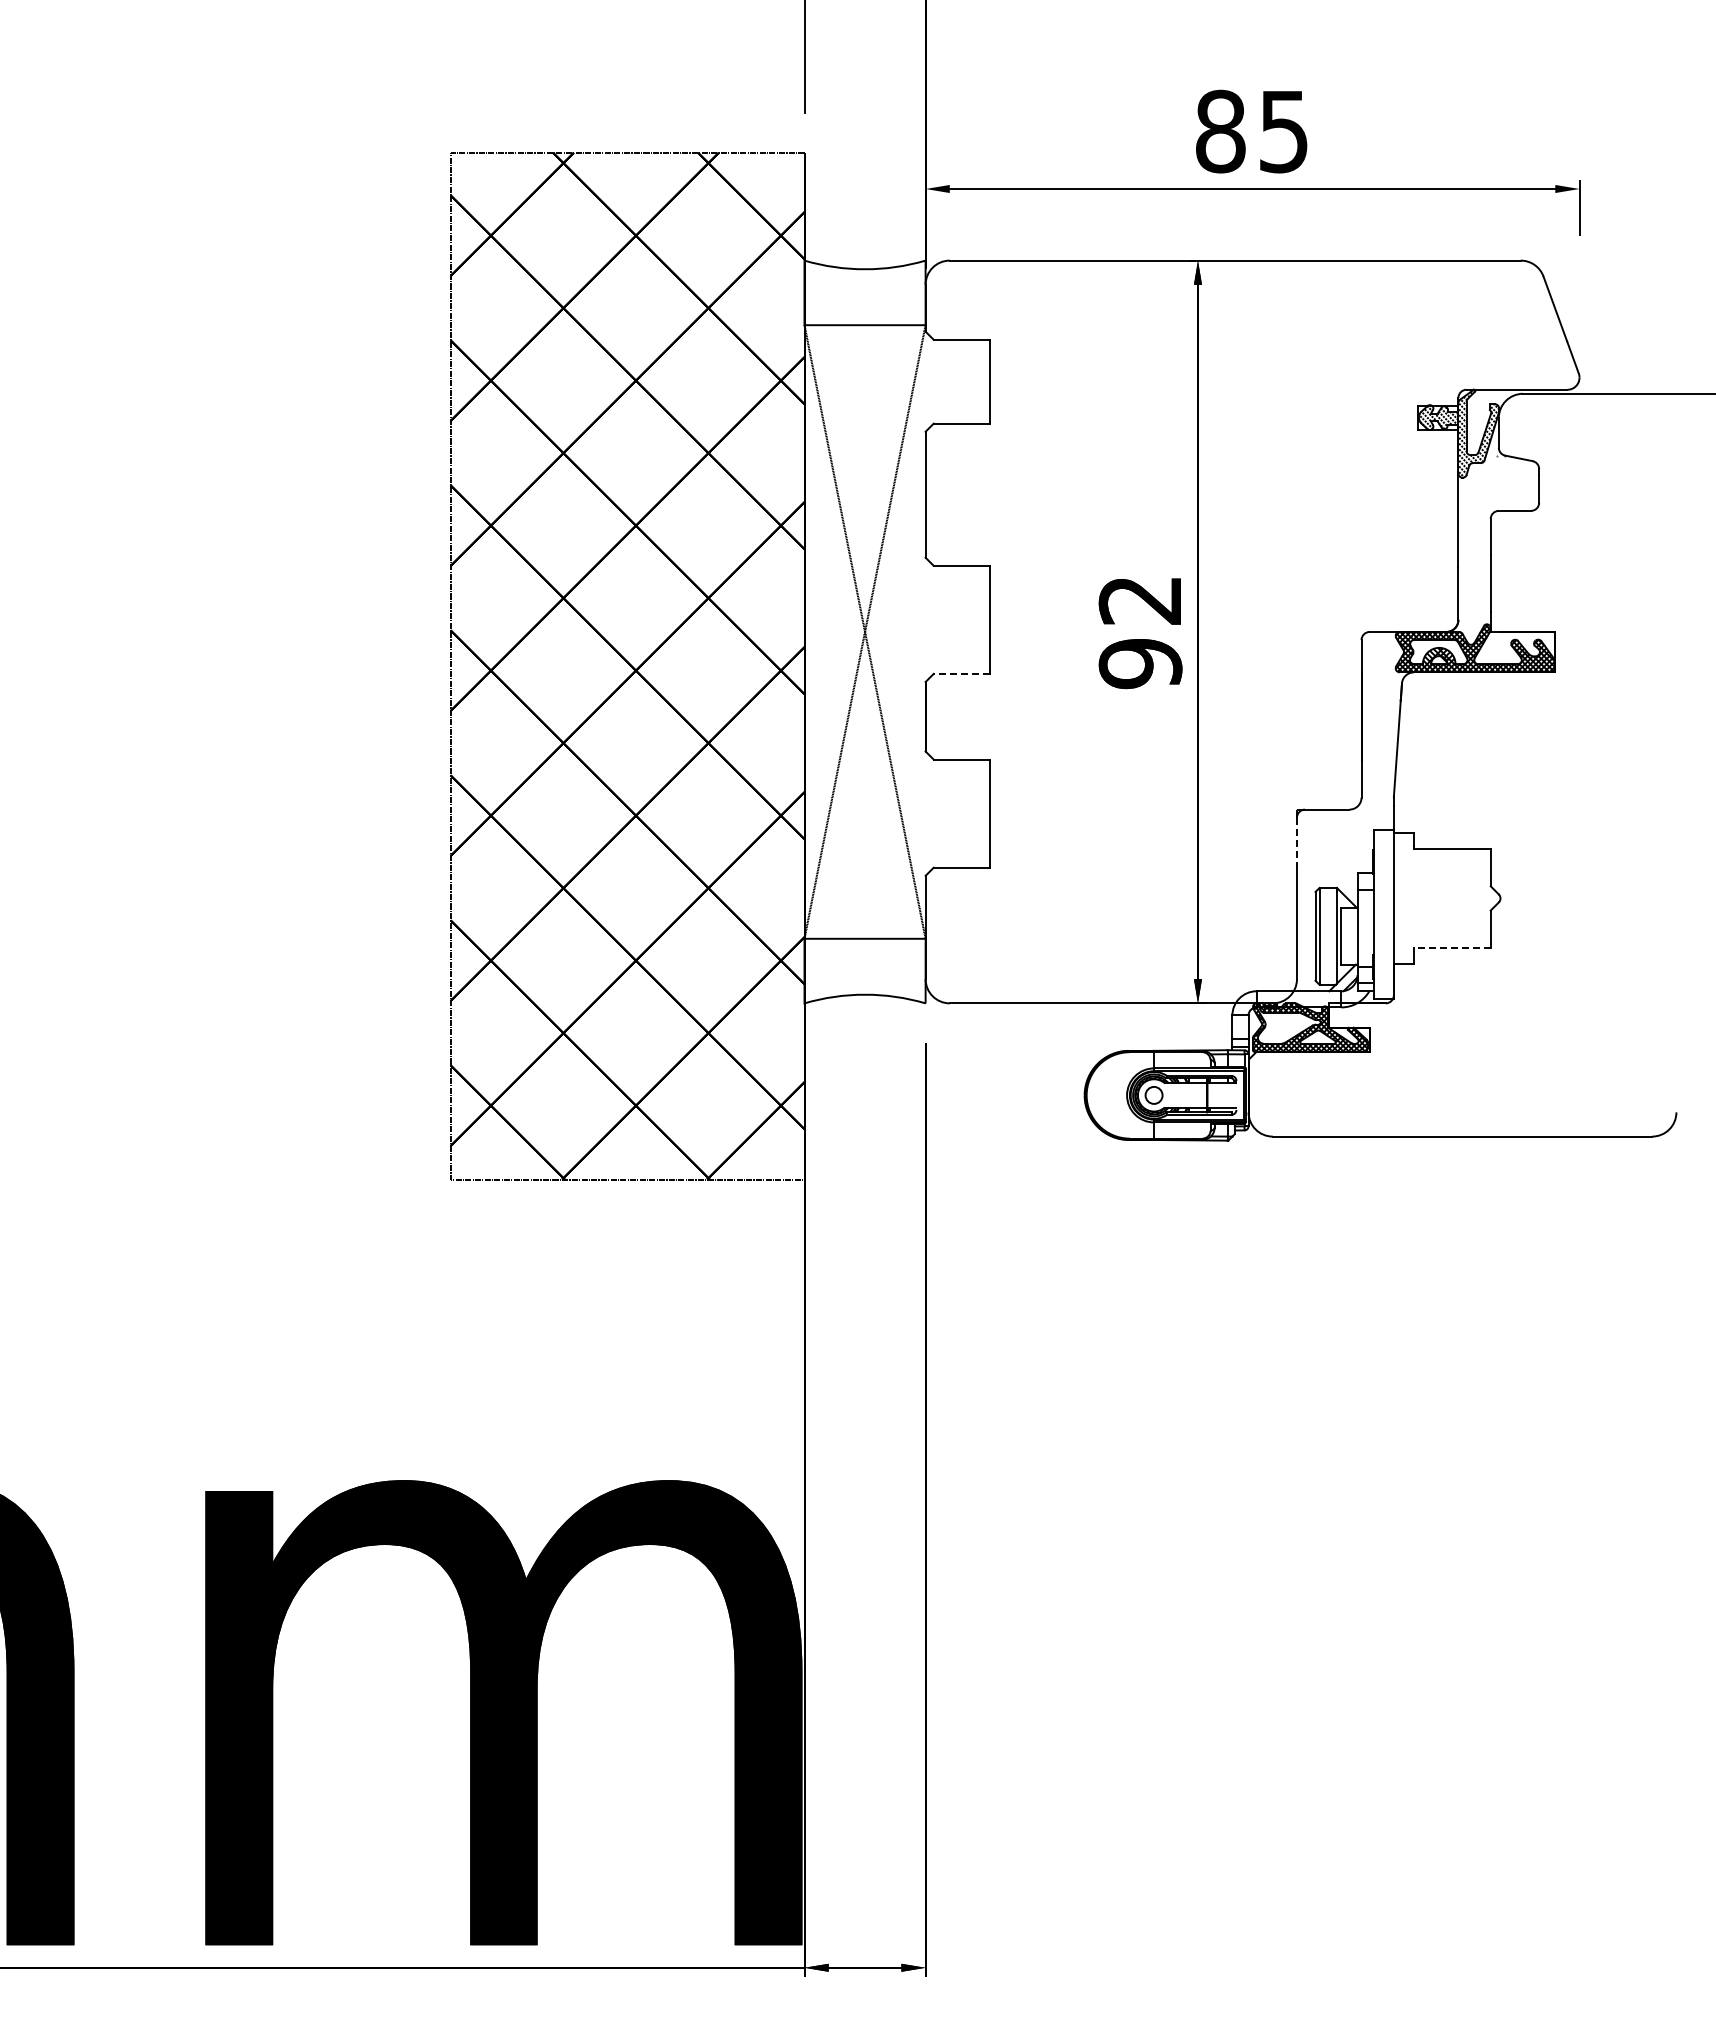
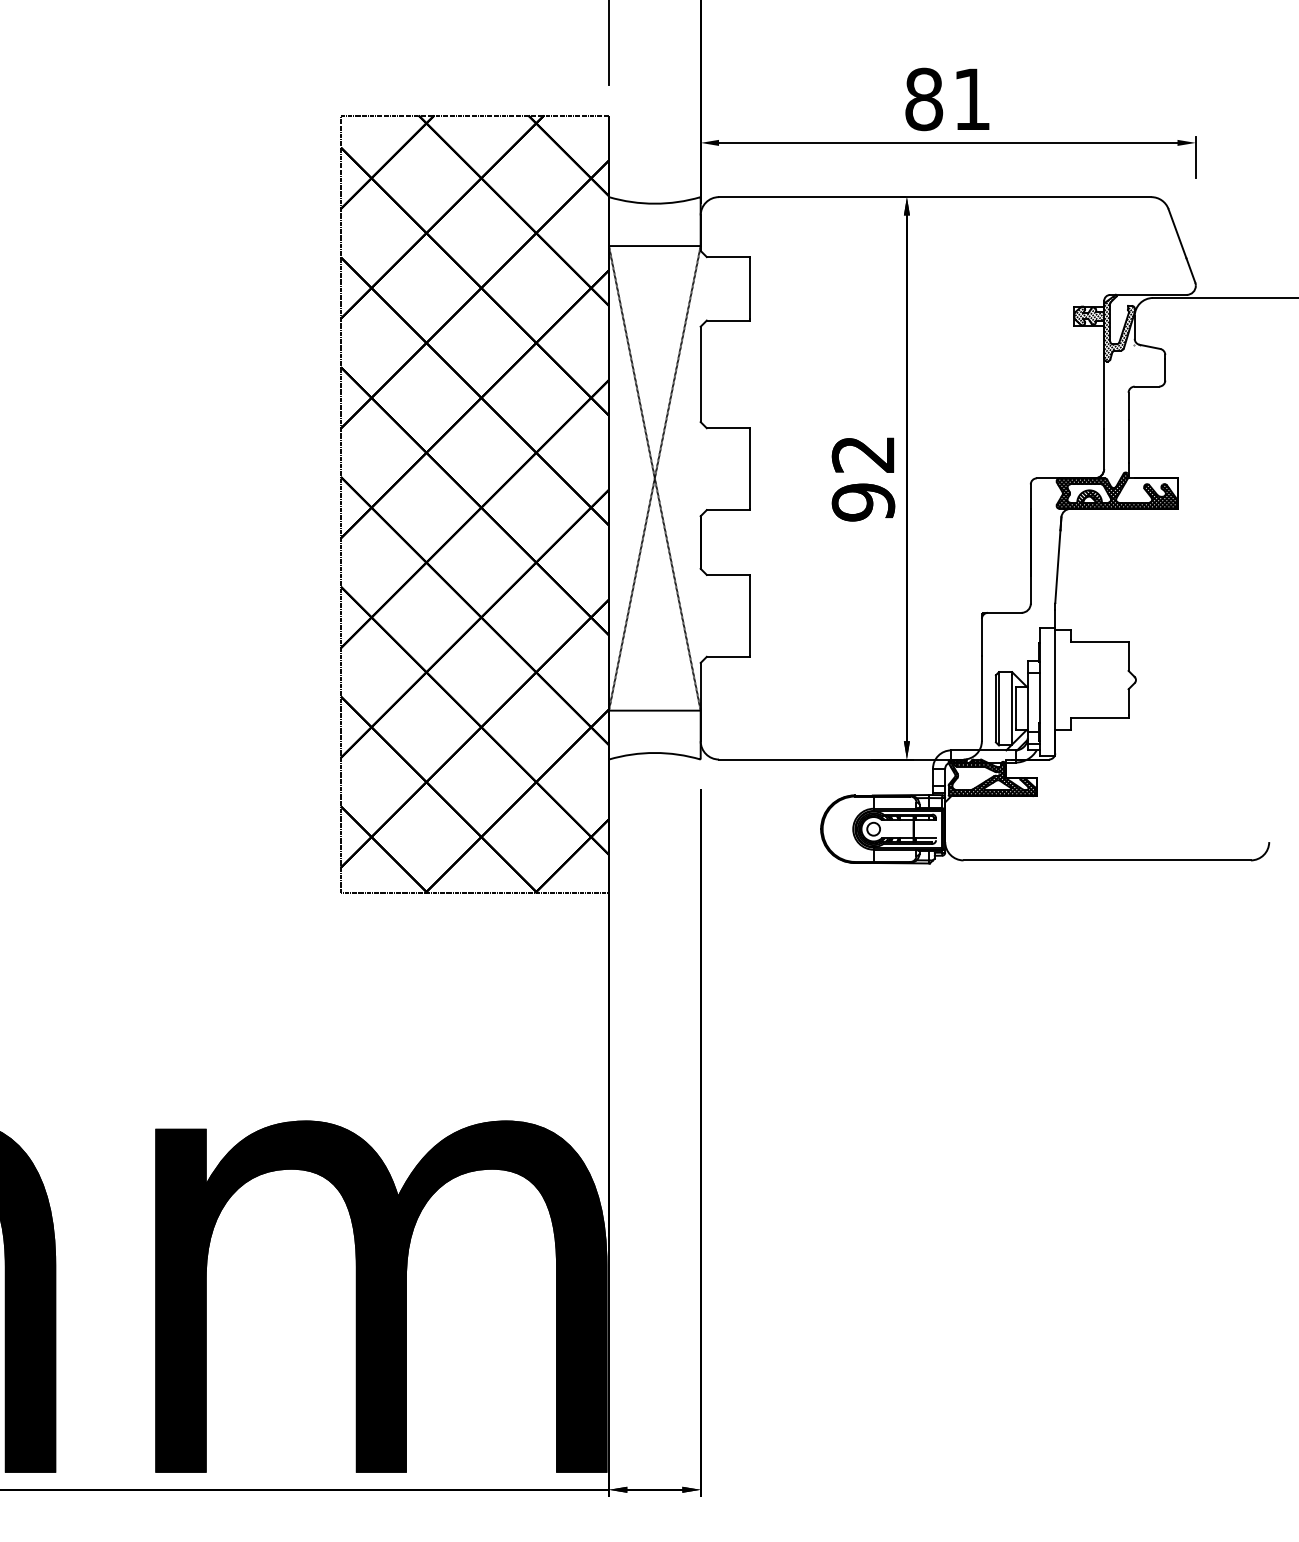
text: (1283, 132) -> (971, 100), 85 -> 81
line: (961, 673) -> (727, 509), dashed -> solid
line: (1296, 842) -> (981, 637), dashed -> solid
line: (1451, 948) -> (1098, 717), dashed -> solid

